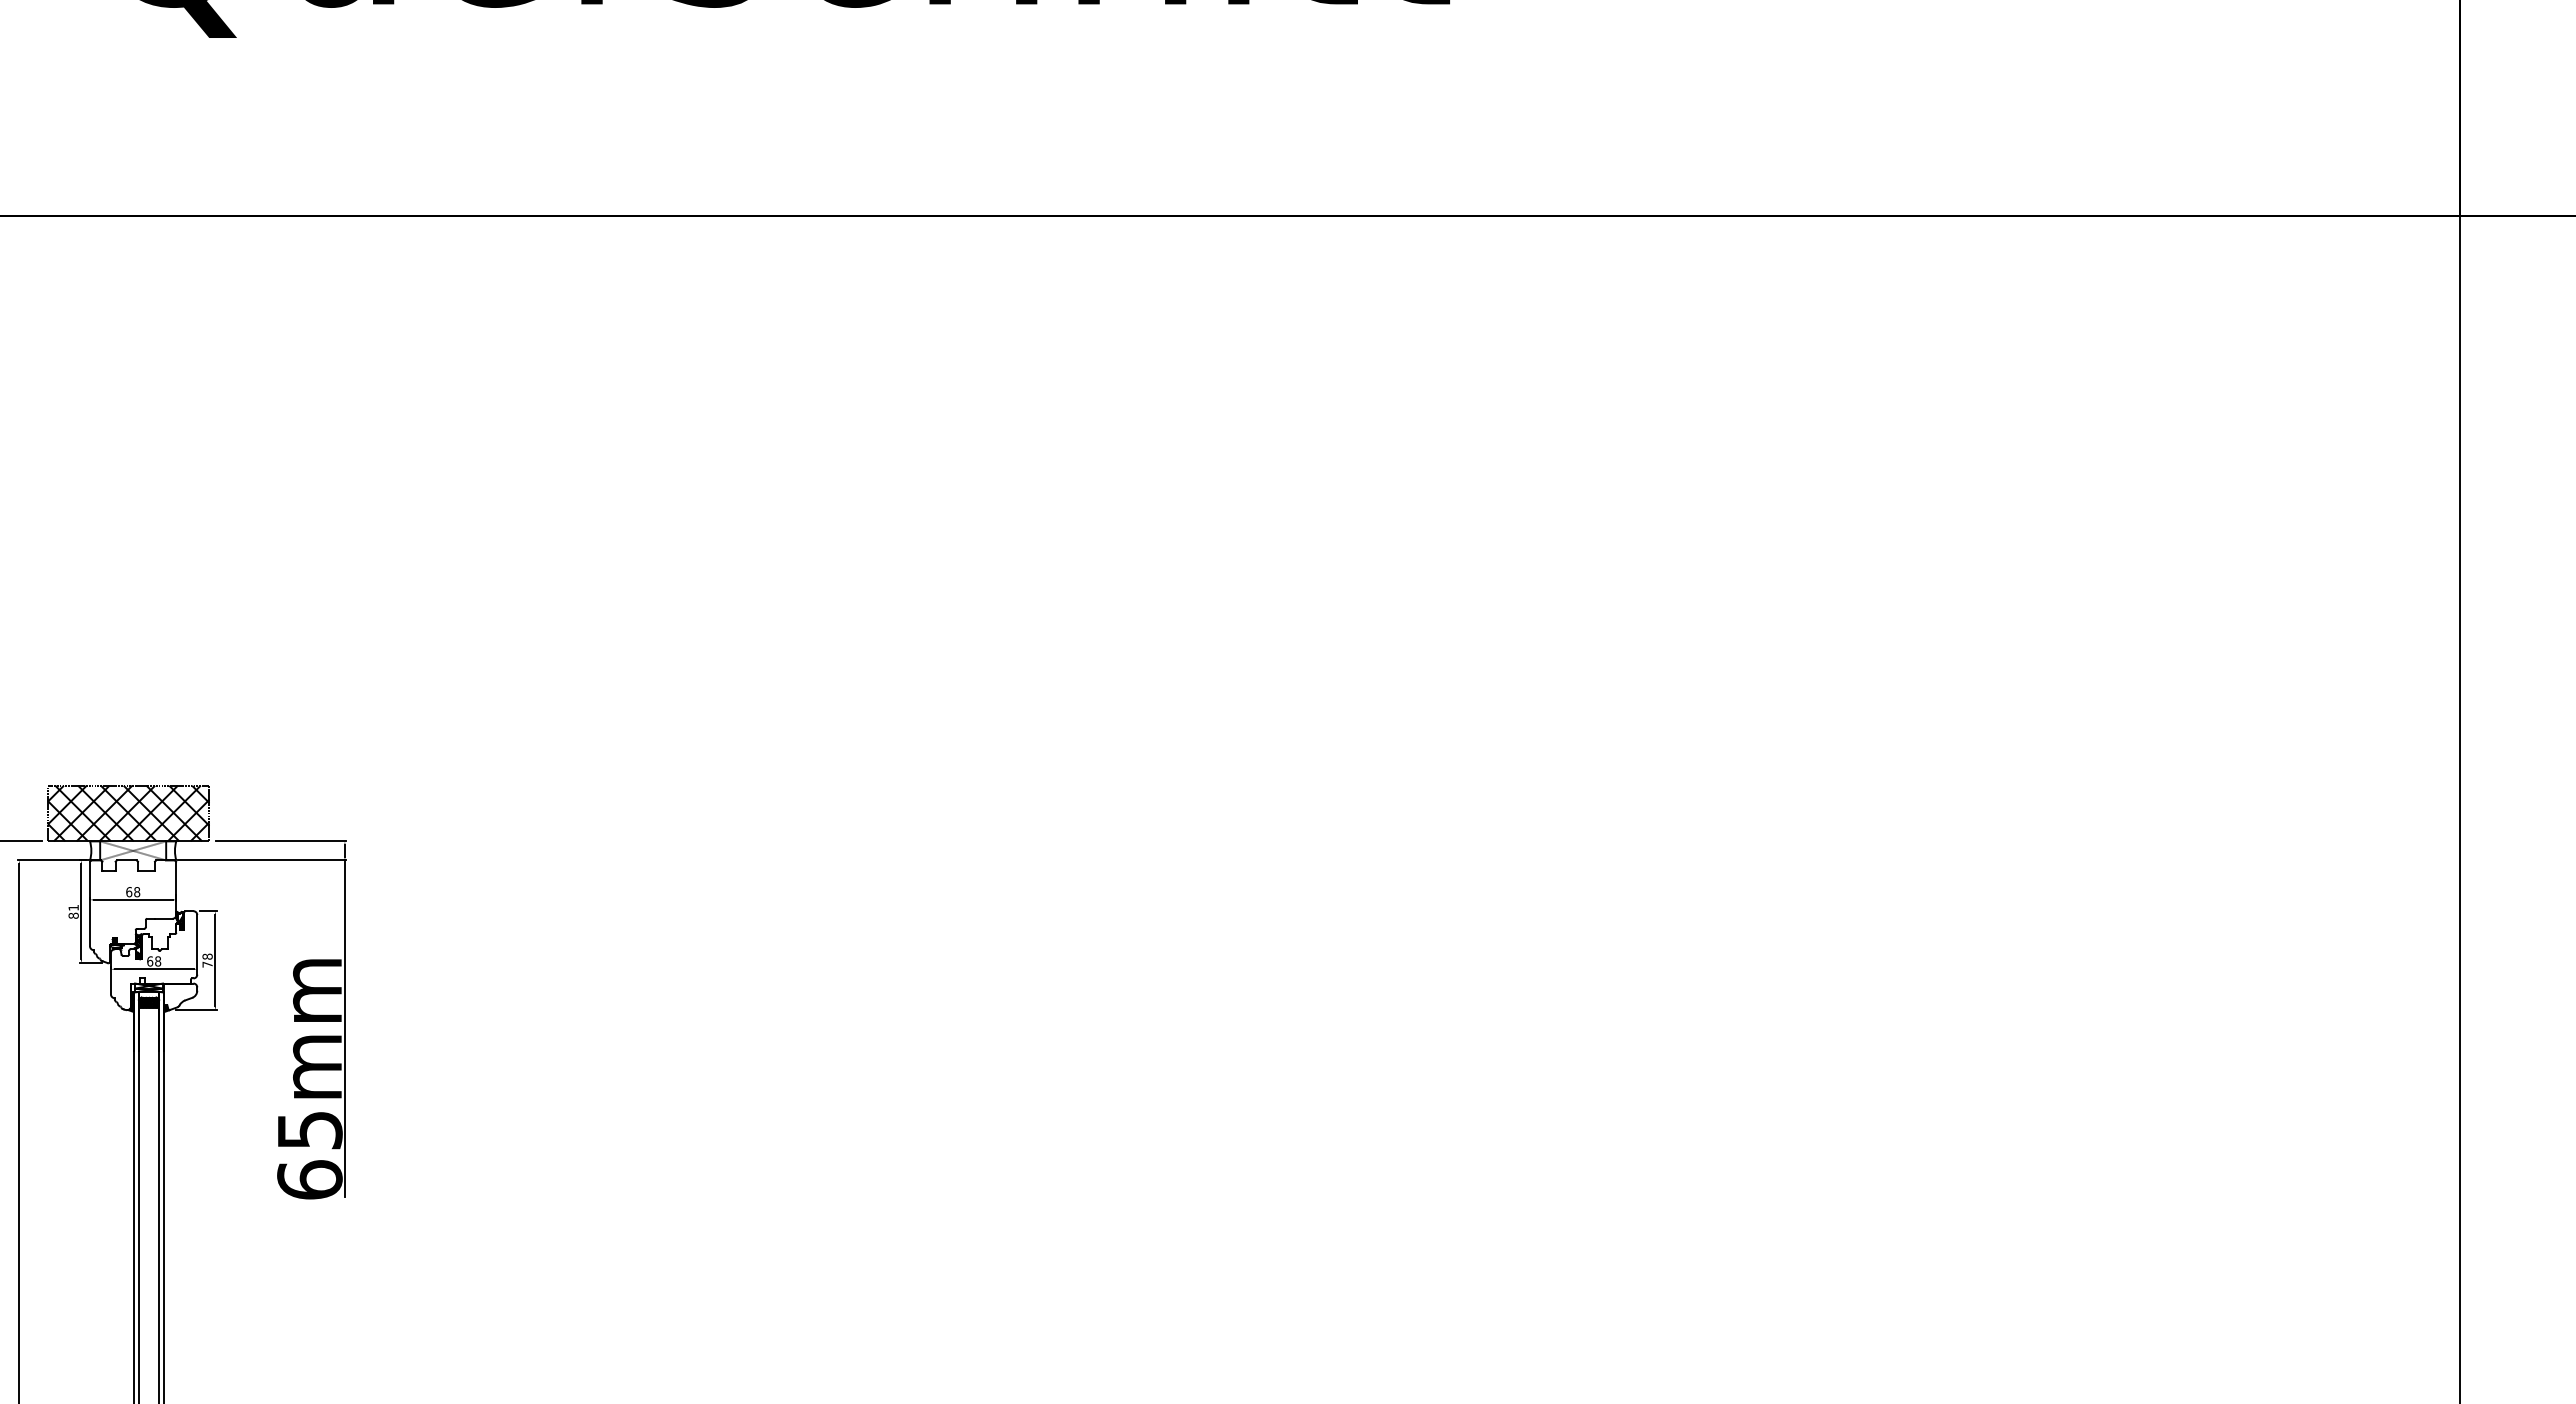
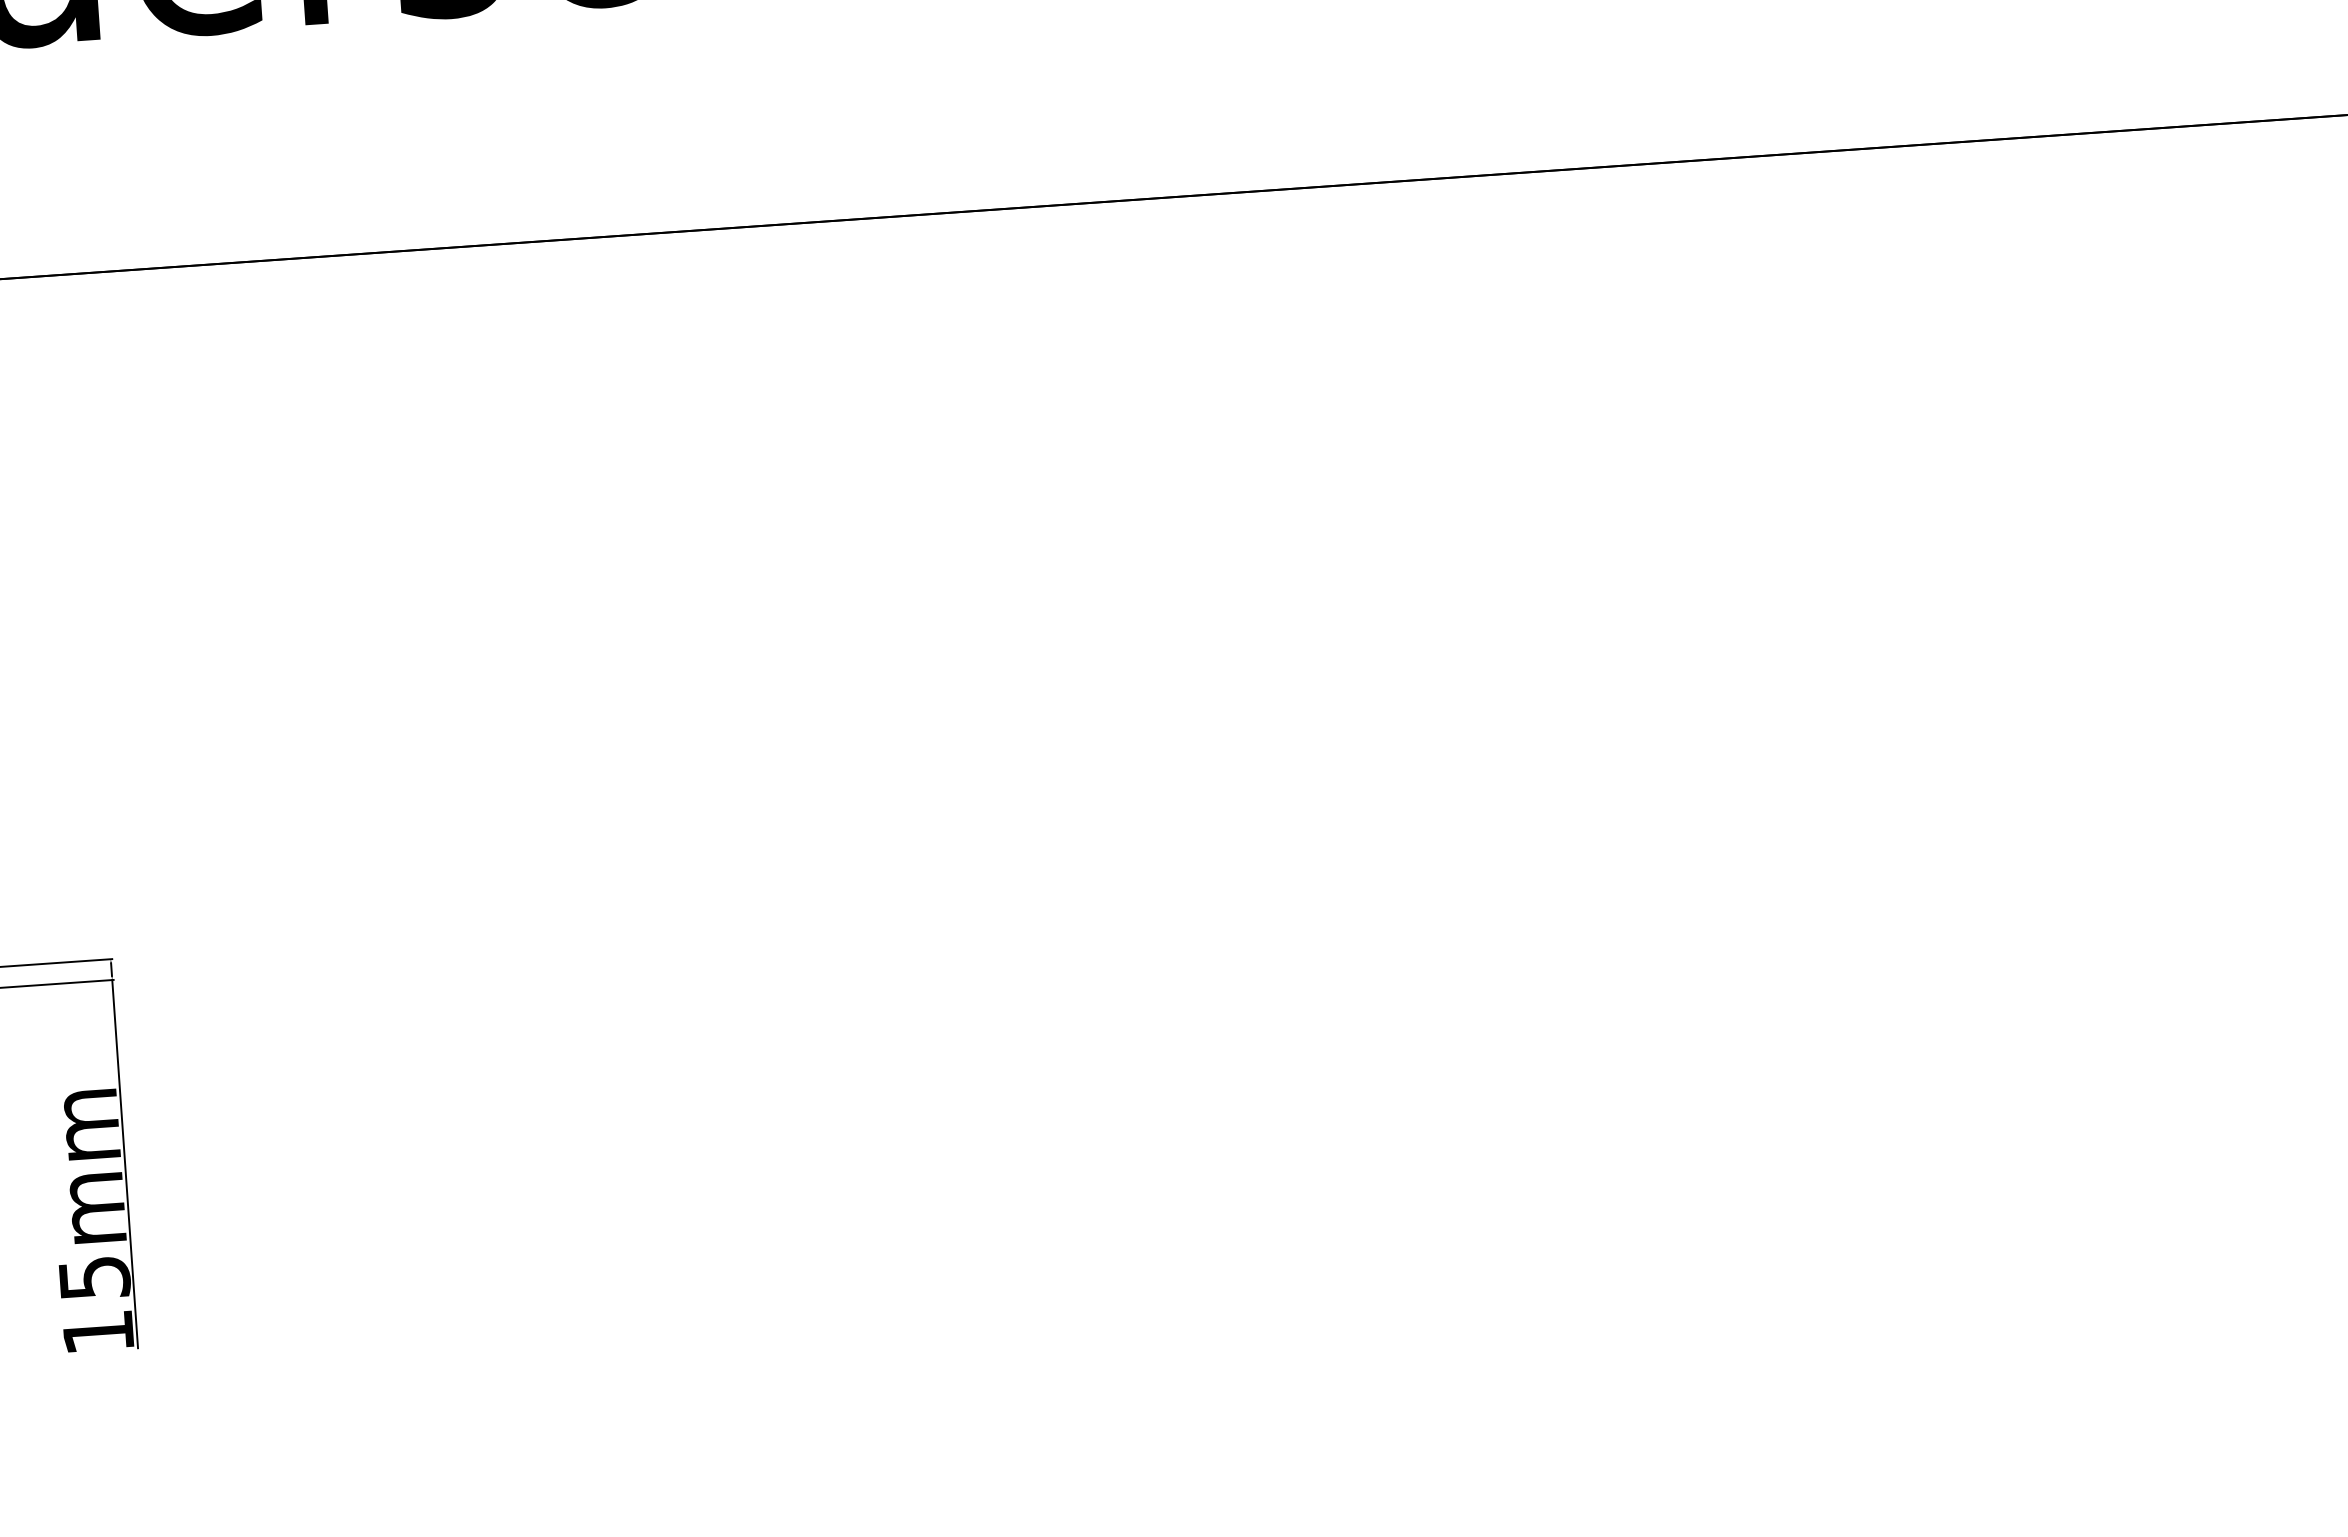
text: (309, 1179) -> (97, 1331), 65mm -> 15mm

